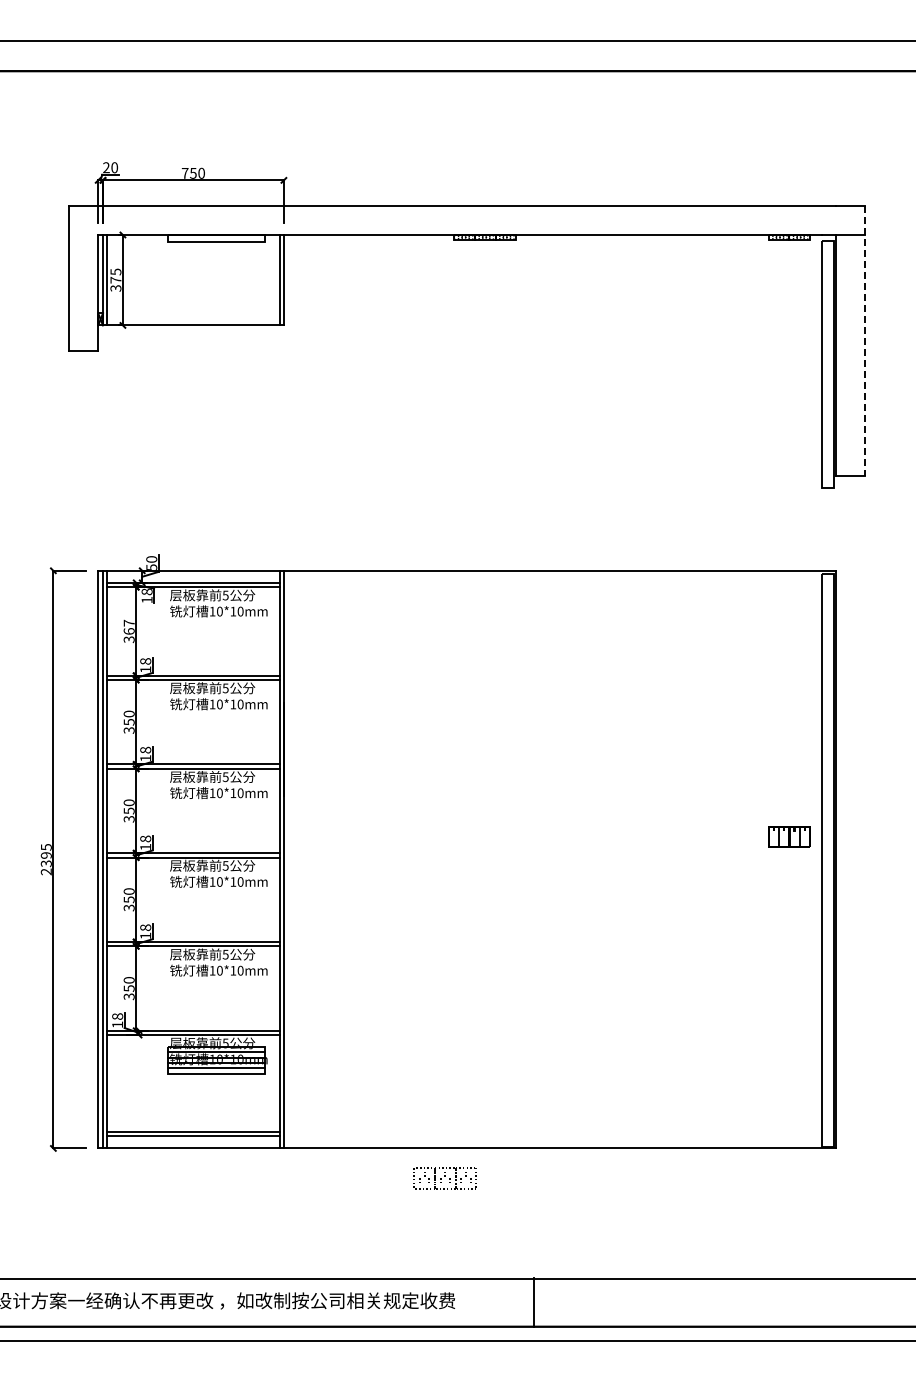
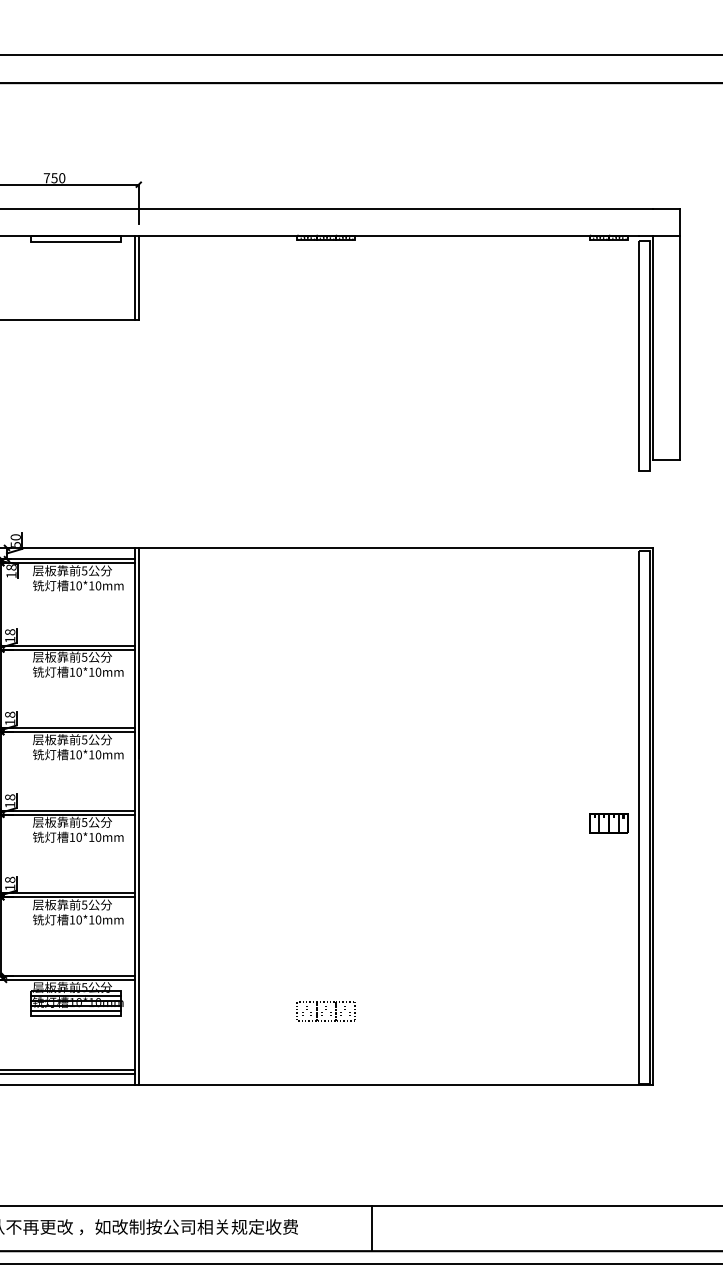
line: (865, 341) -> (679, 334), dashed -> solid
part: (789, 836) -> (609, 822), moved
part: (444, 1178) -> (325, 1011), moved

